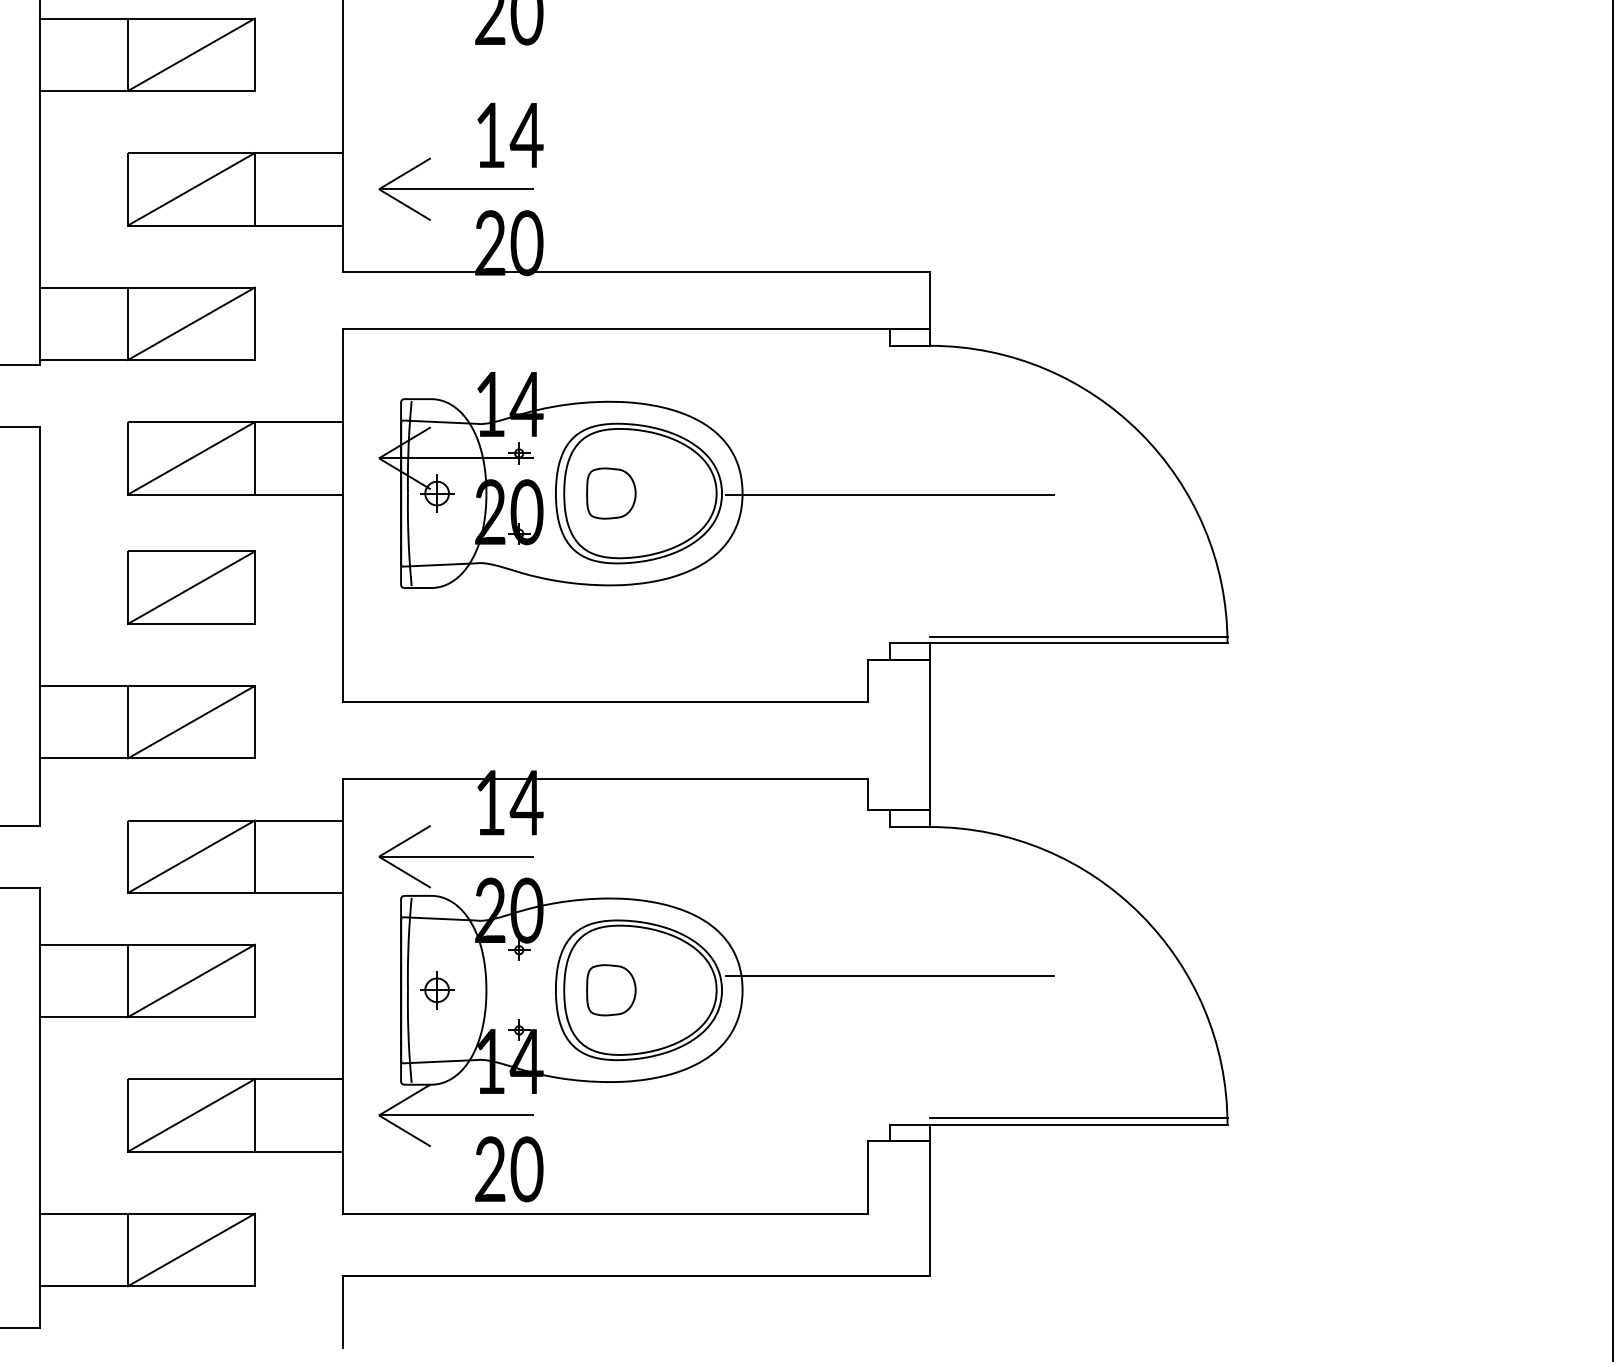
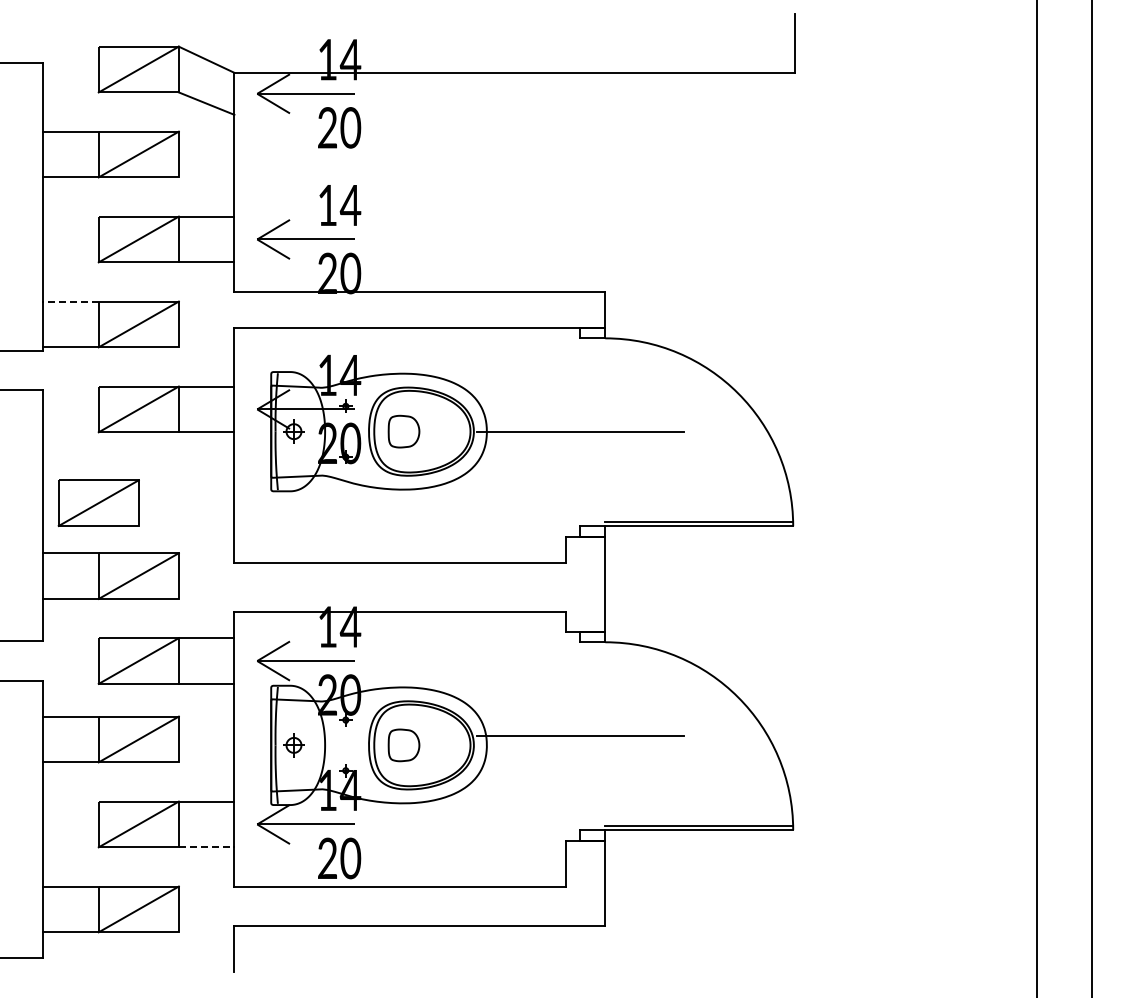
line: (83, 287) -> (70, 301), solid -> dashed
part: (190, 586) -> (98, 502), moved
line: (298, 1151) -> (206, 847), solid -> dashed

